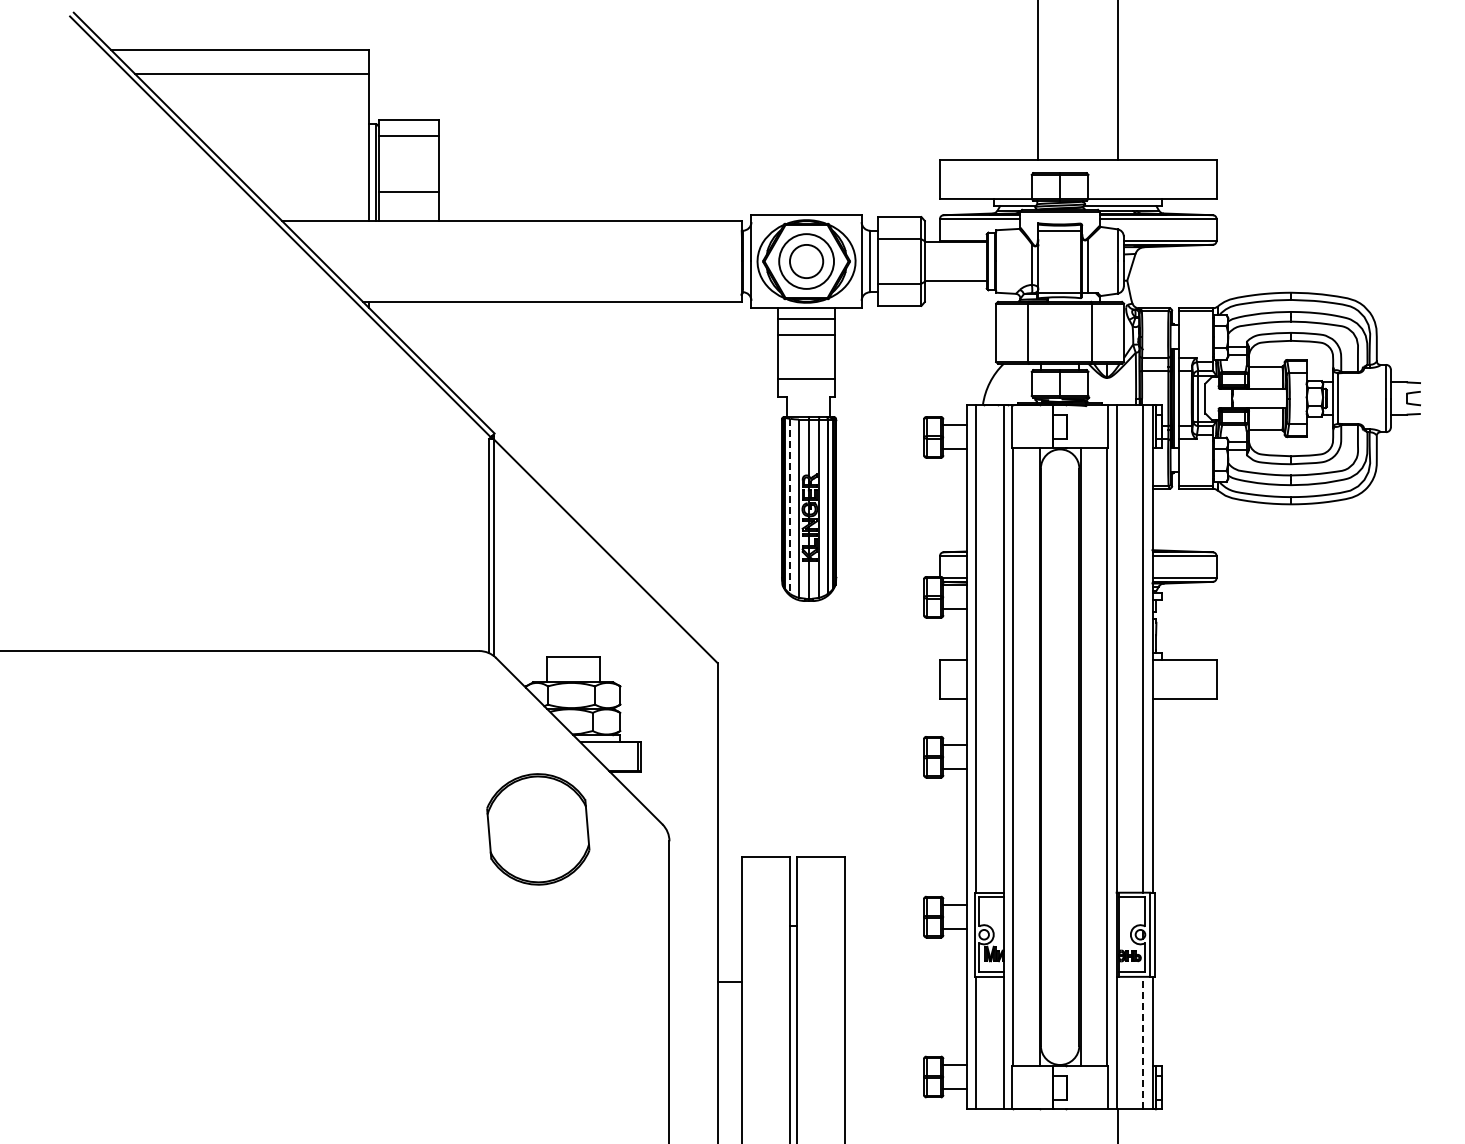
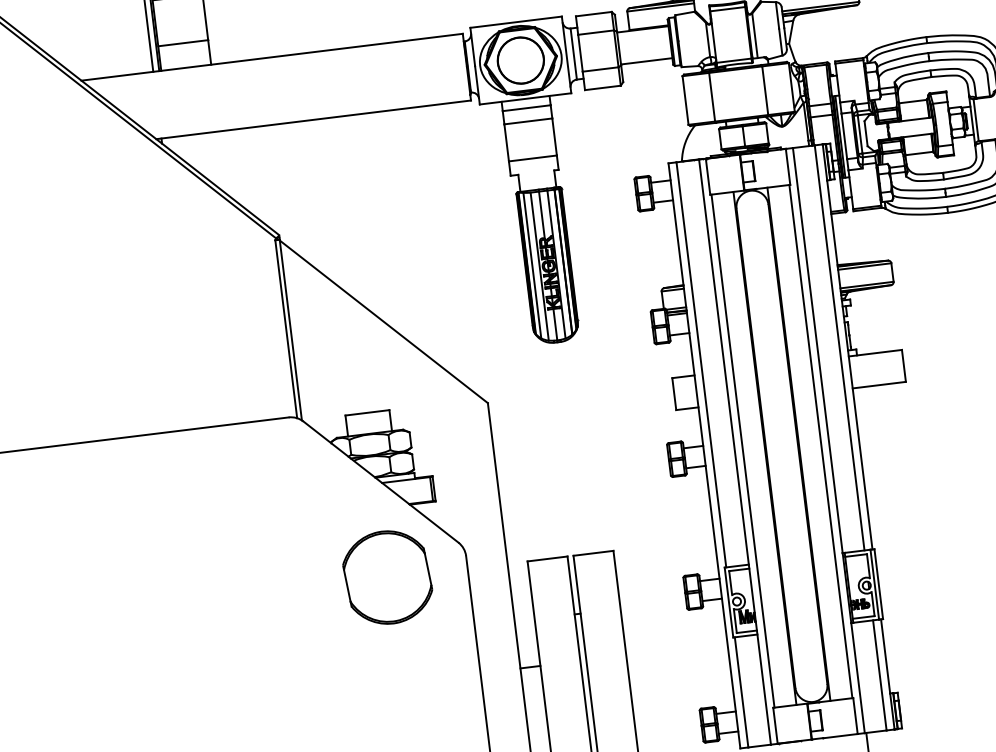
circle: (806, 261) -> (520, 60), size x1.67
line: (790, 506) -> (532, 265), dashed -> solid
part: (538, 829) -> (387, 577), moved
line: (1142, 1042) -> (879, 674), dashed -> solid

